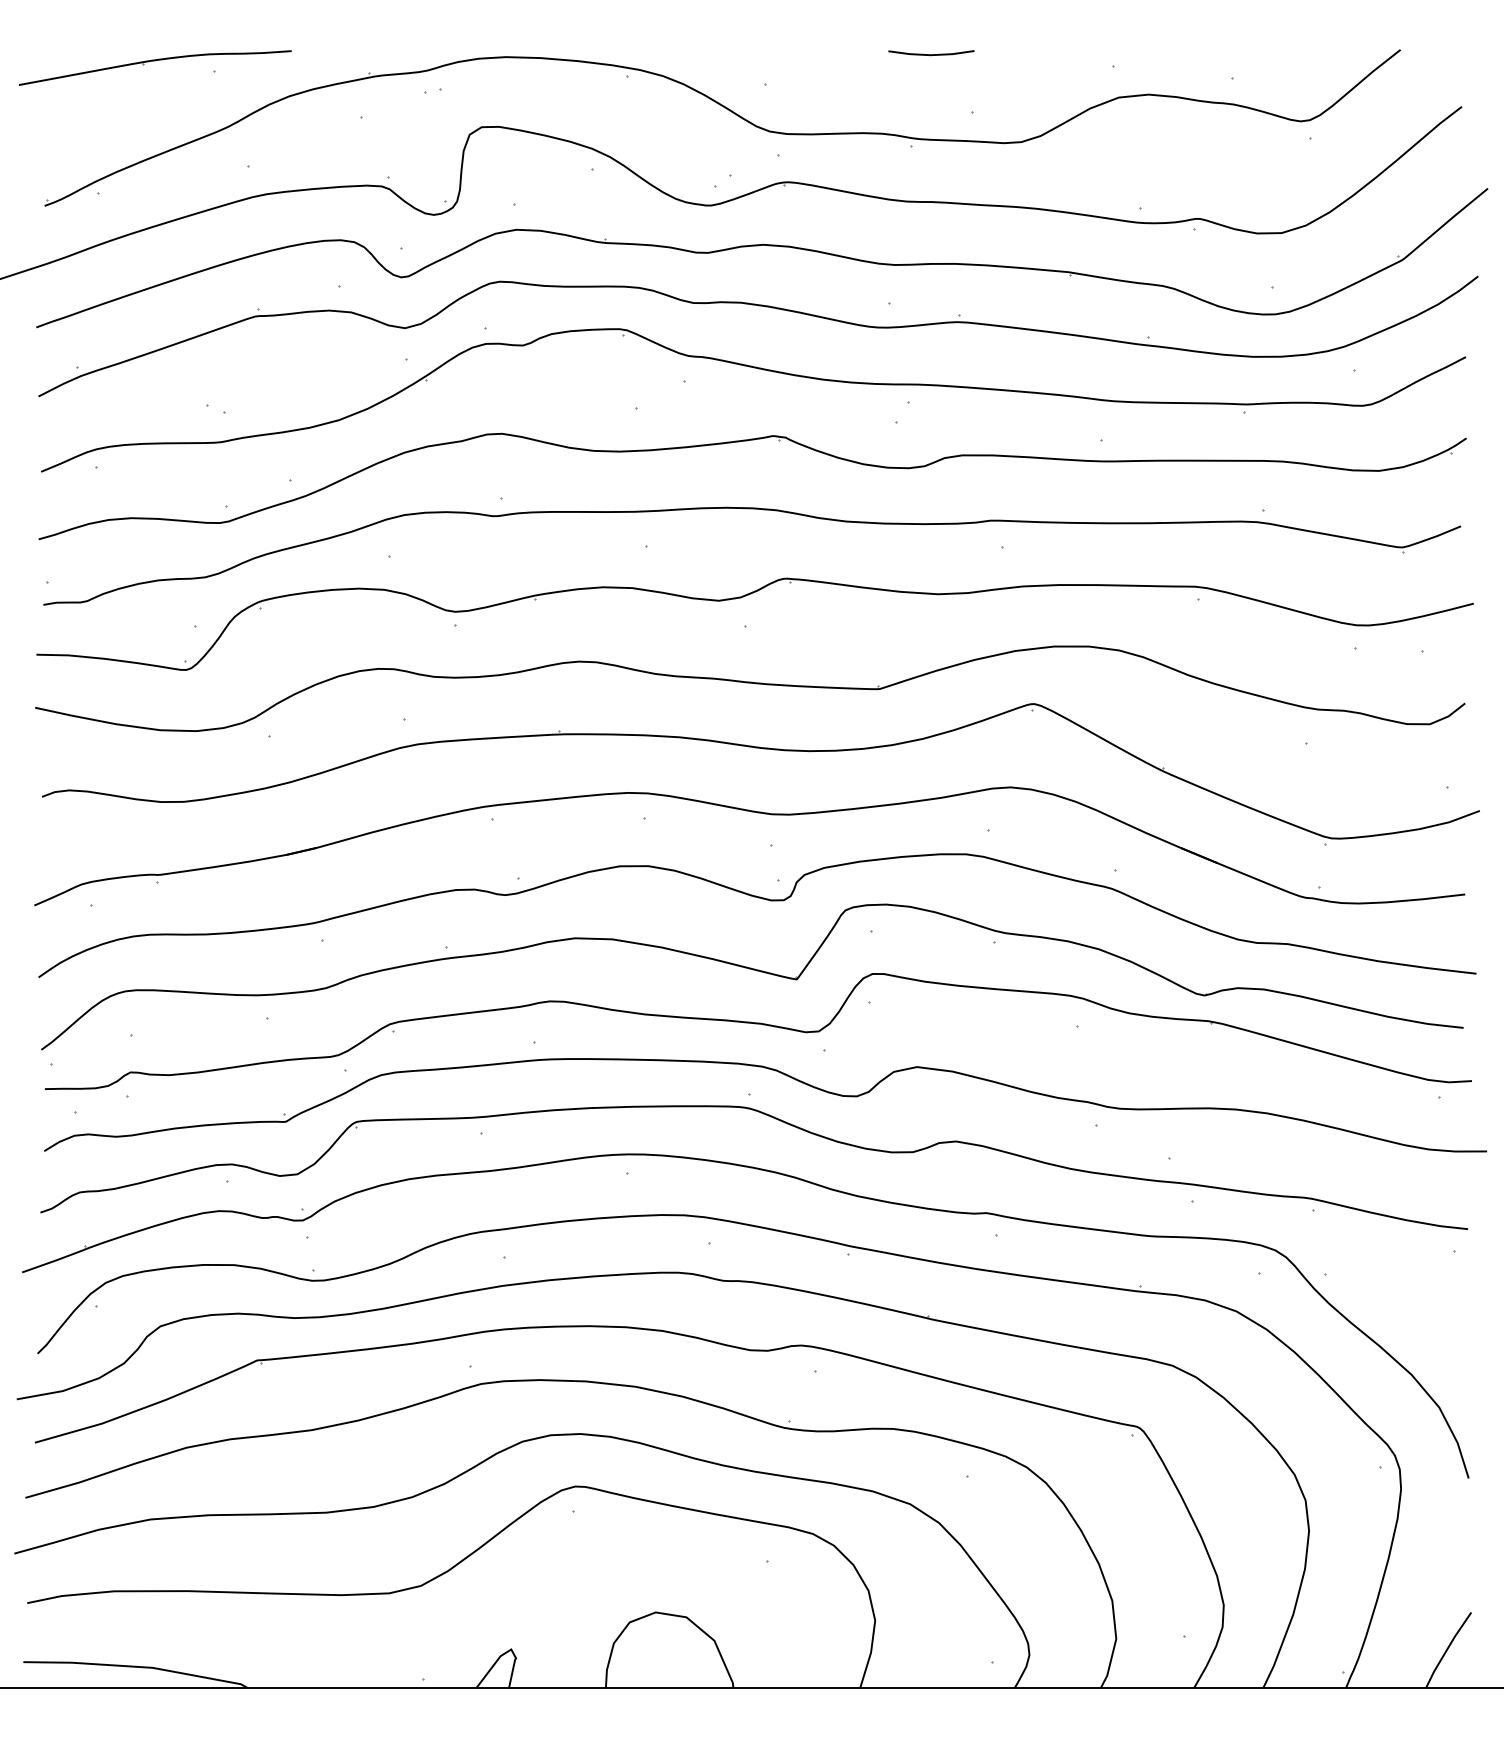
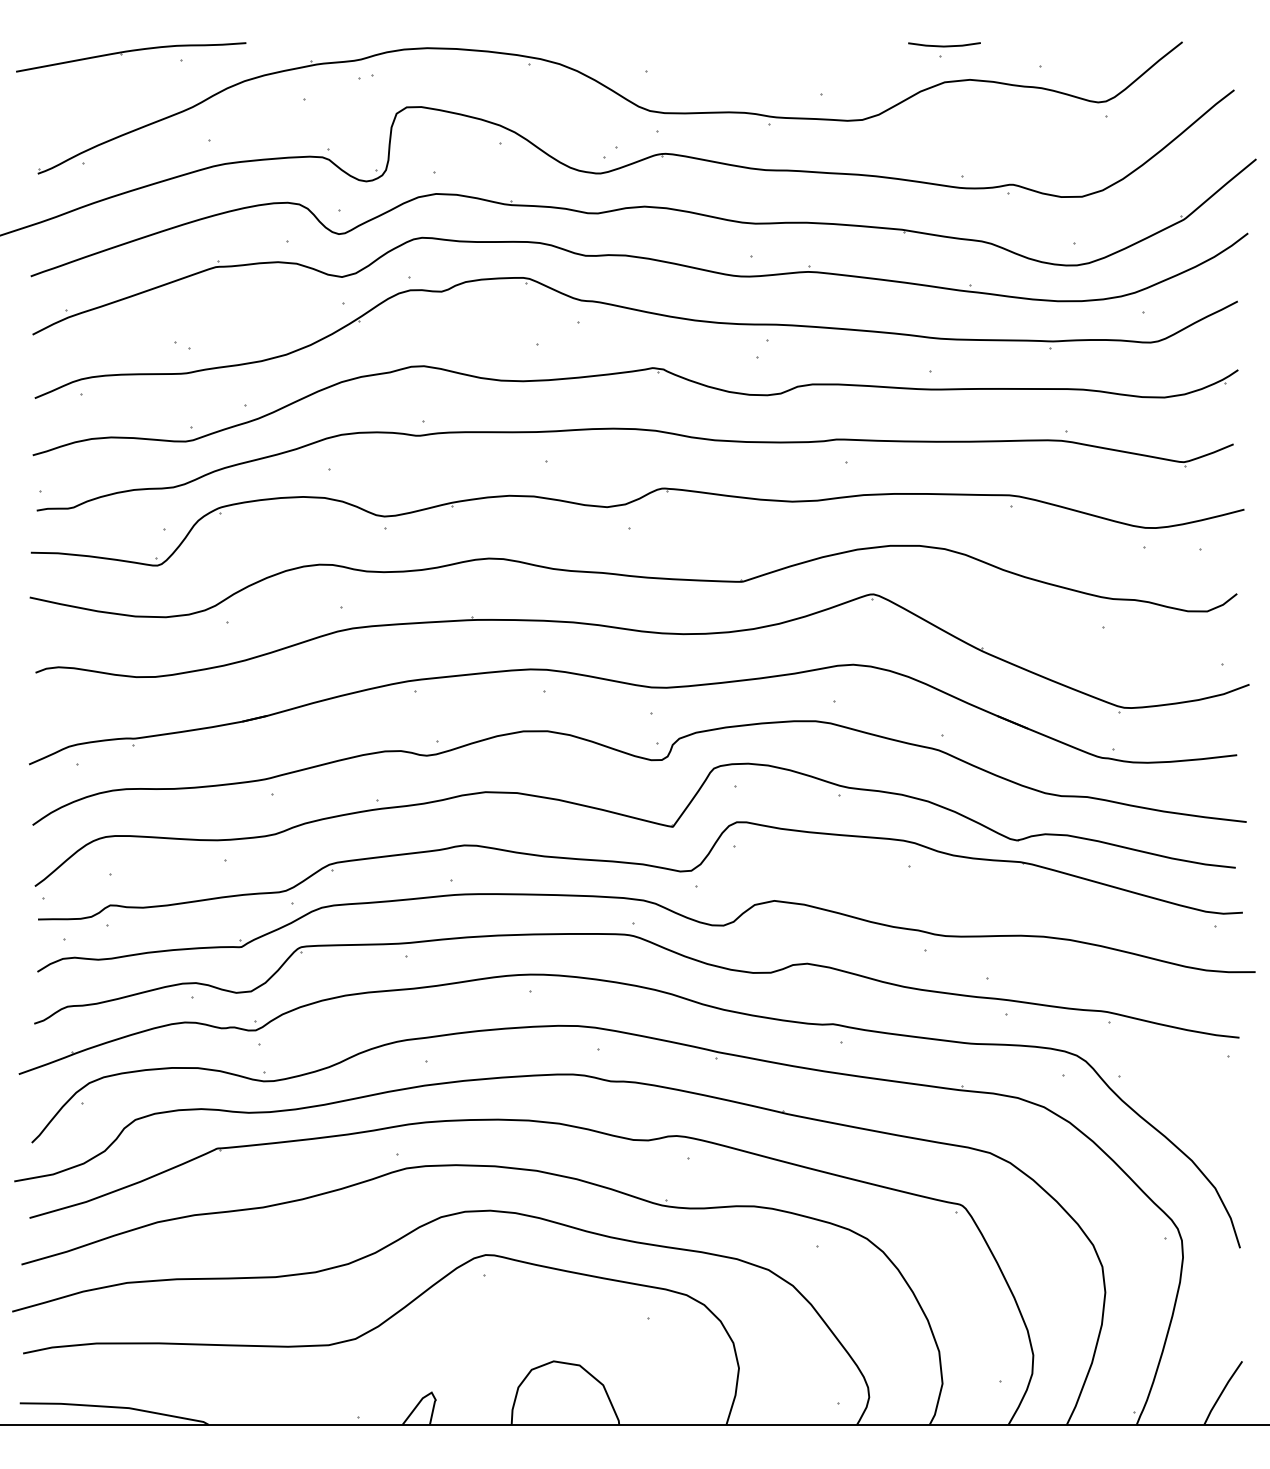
line: (931, 53) -> (944, 45), moved

